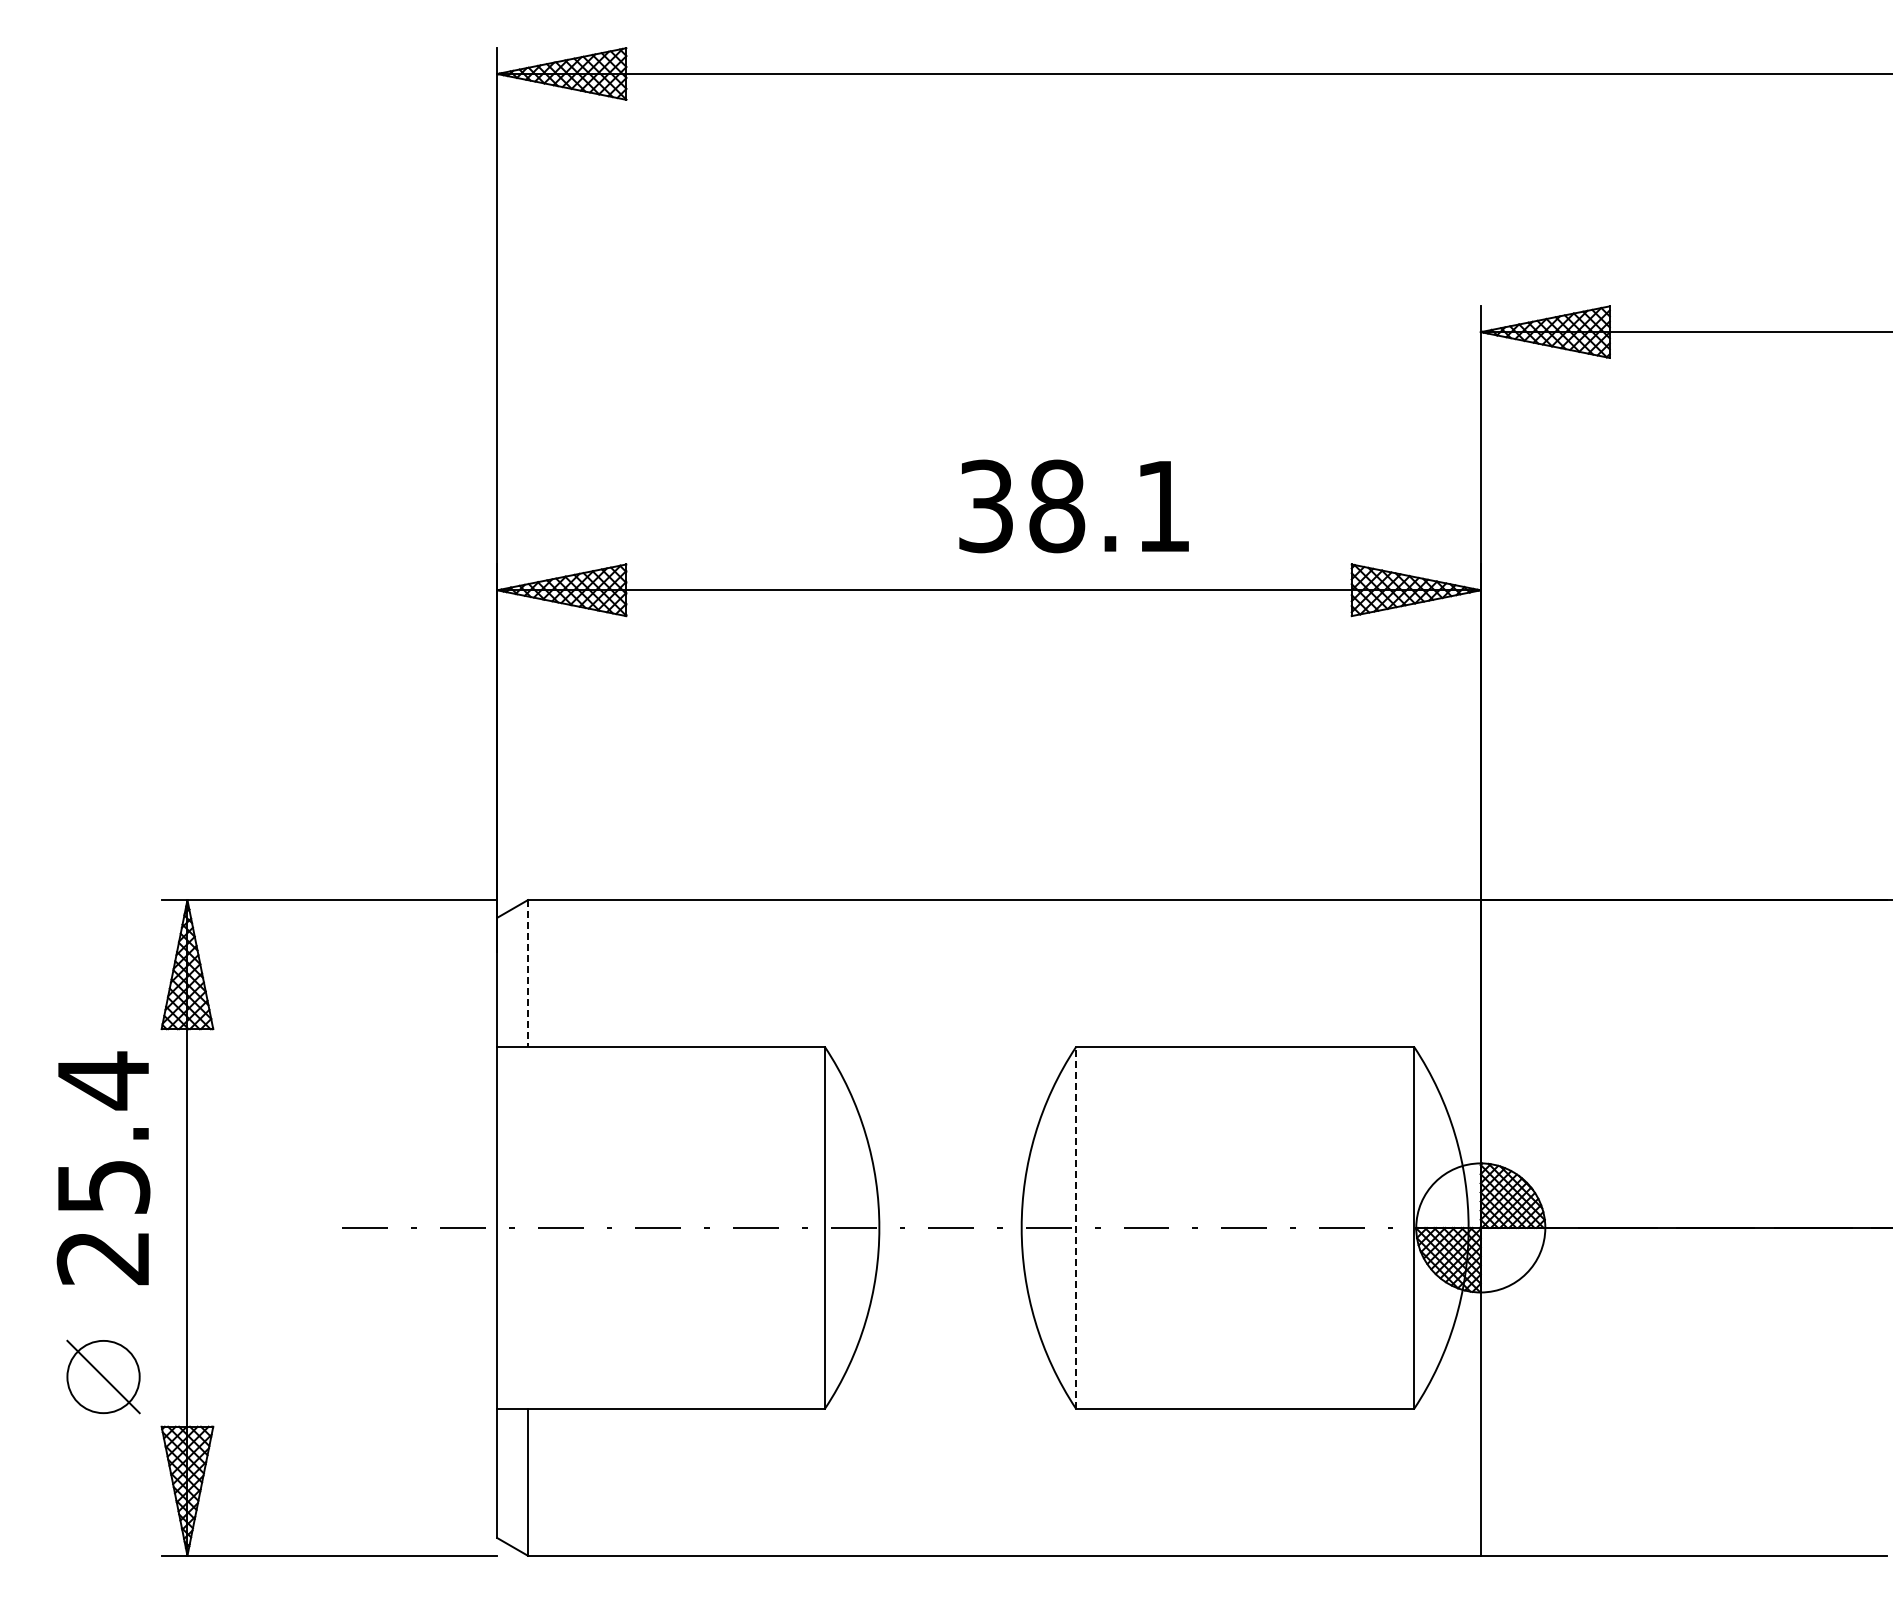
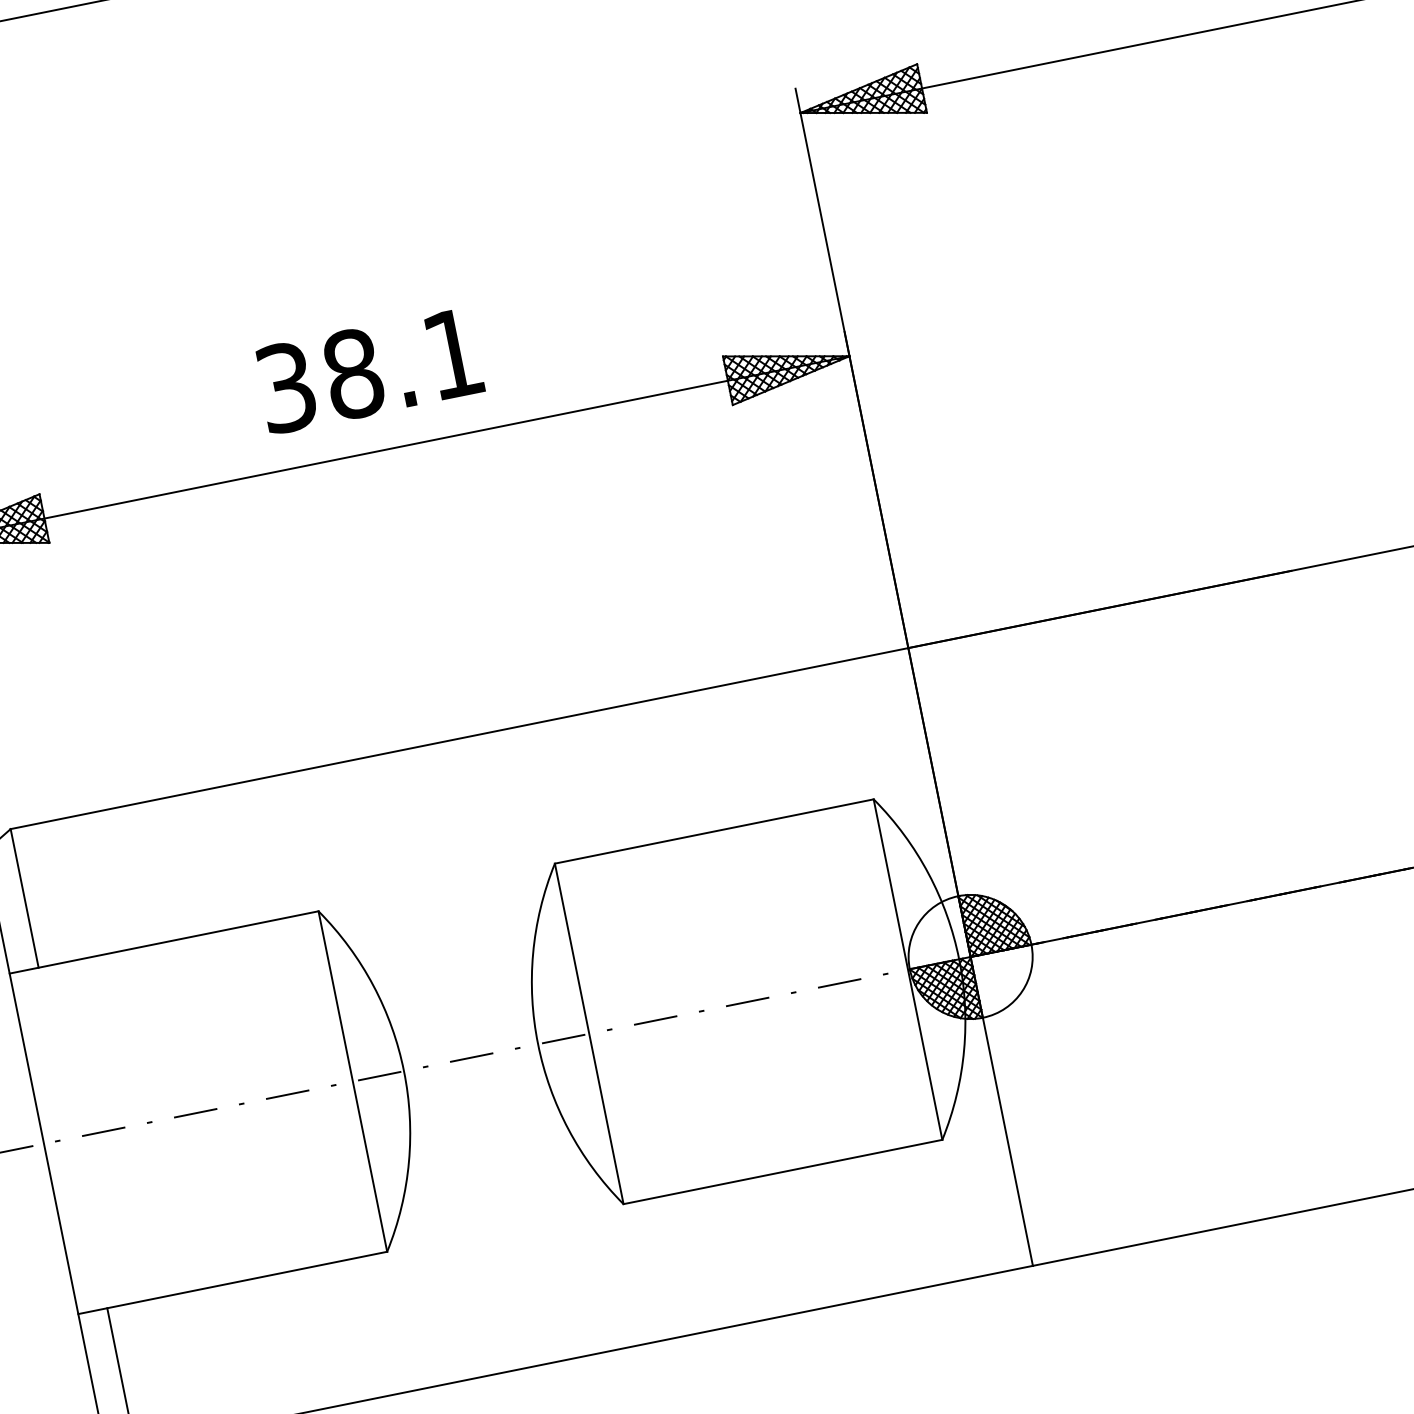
text: (1073, 506) -> (368, 370), moved
line: (527, 973) -> (24, 898), dashed -> solid
line: (1075, 1227) -> (588, 1033), dashed -> solid

